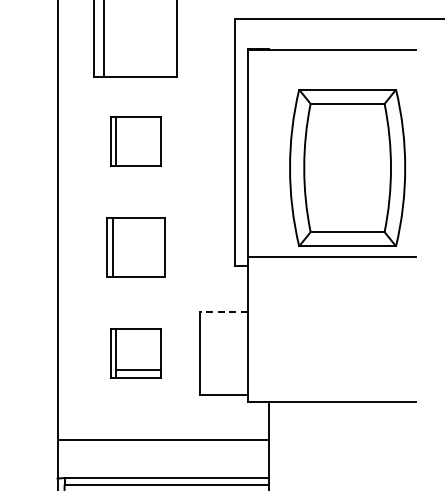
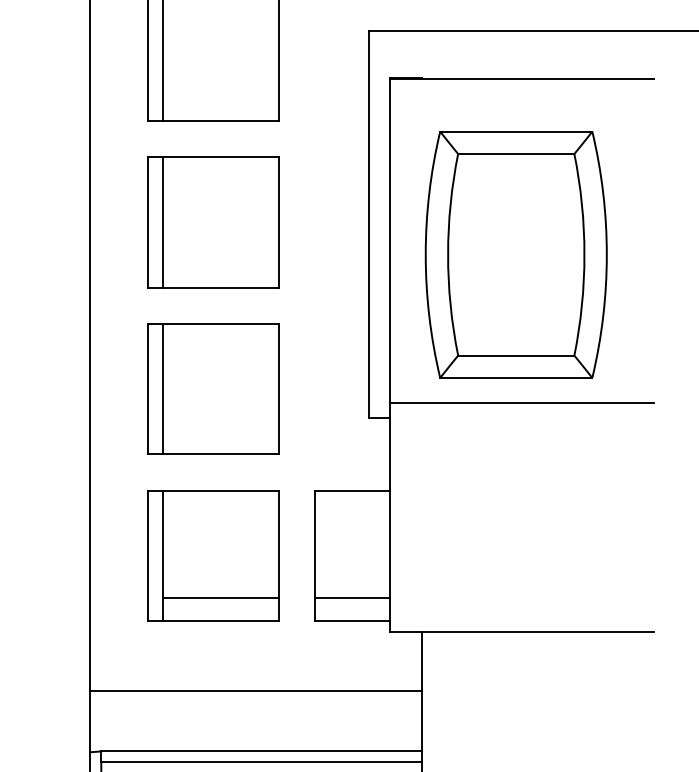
part: (135, 141) -> (212, 222), size x1.67
part: (347, 167) -> (516, 253), moved
part: (135, 247) -> (212, 389), size x1.43
line: (224, 312) -> (352, 491), dashed -> solid
part: (135, 353) -> (212, 555), size x1.67
line: (223, 380) -> (351, 598), added

